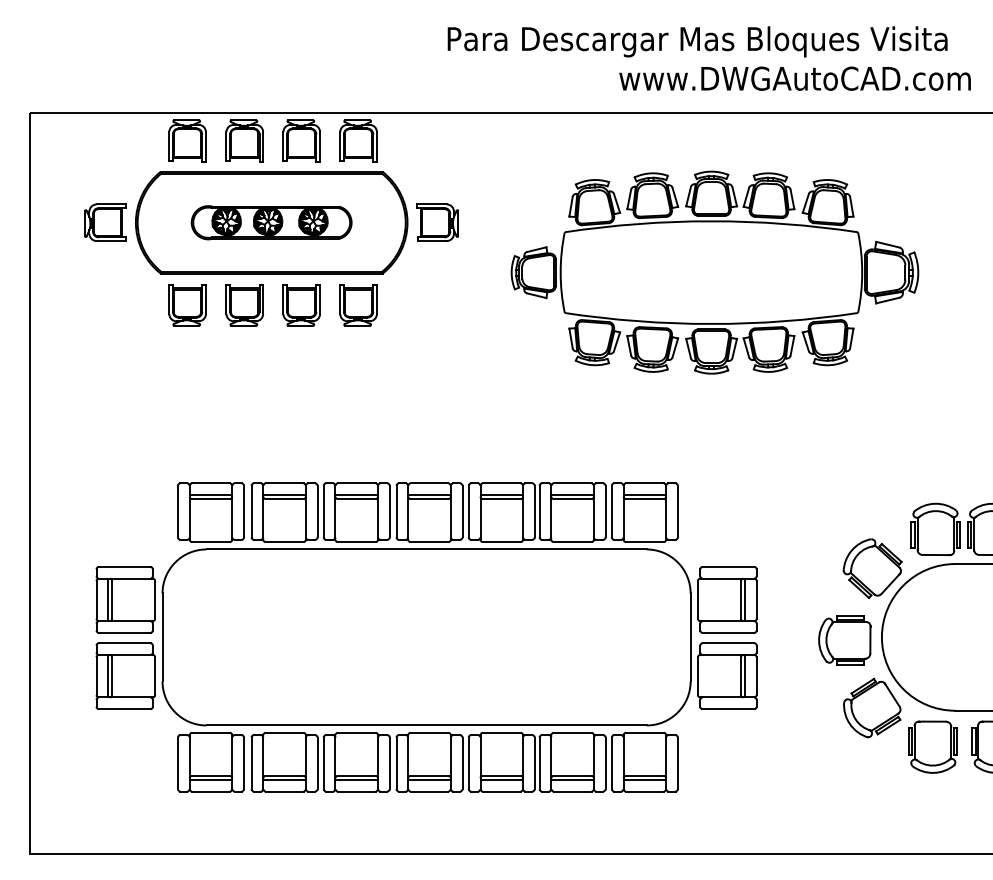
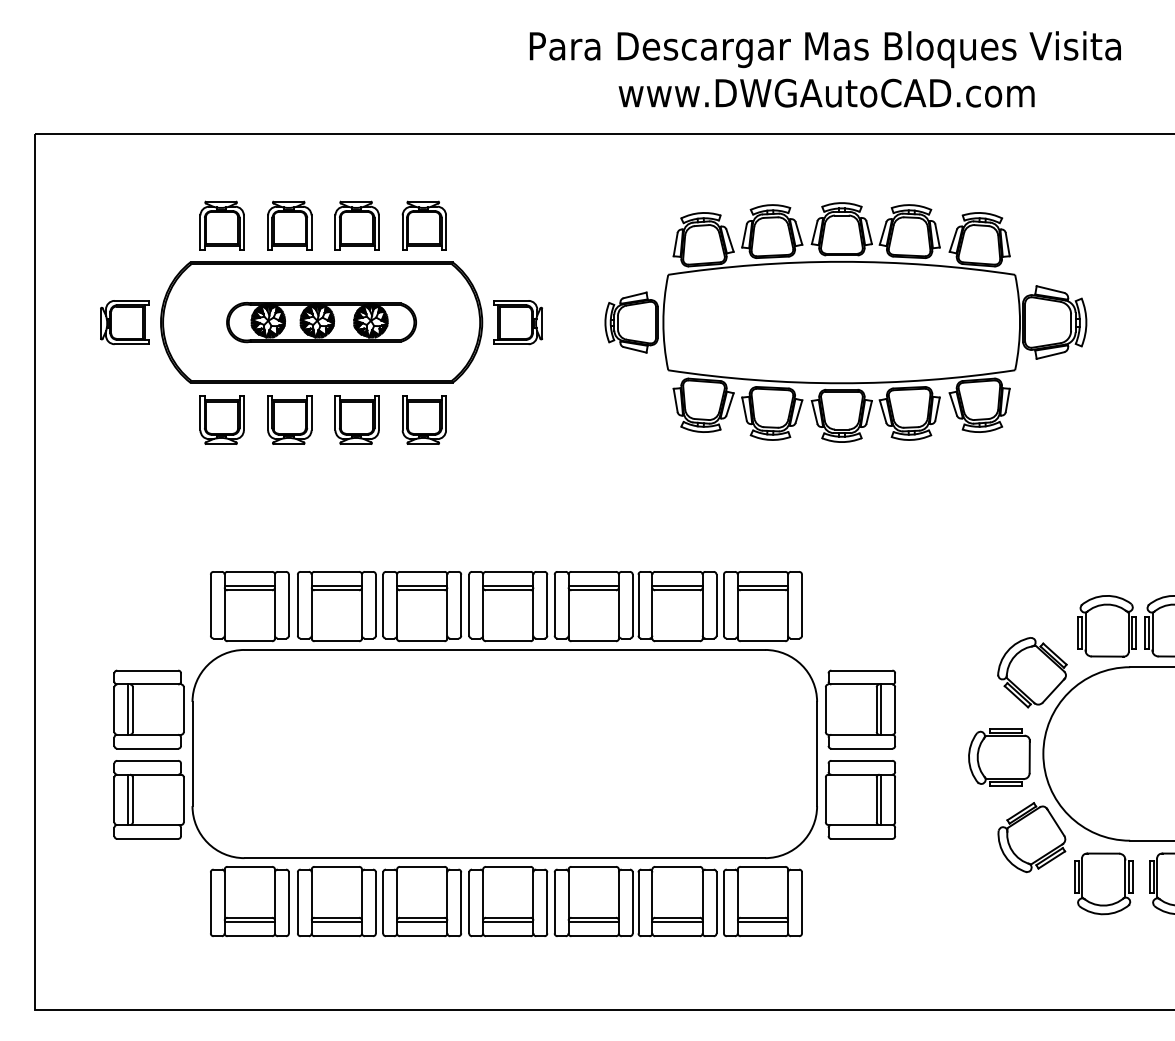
text: (794, 78) -> (826, 92), moved
part: (271, 222) -> (321, 322), moved

